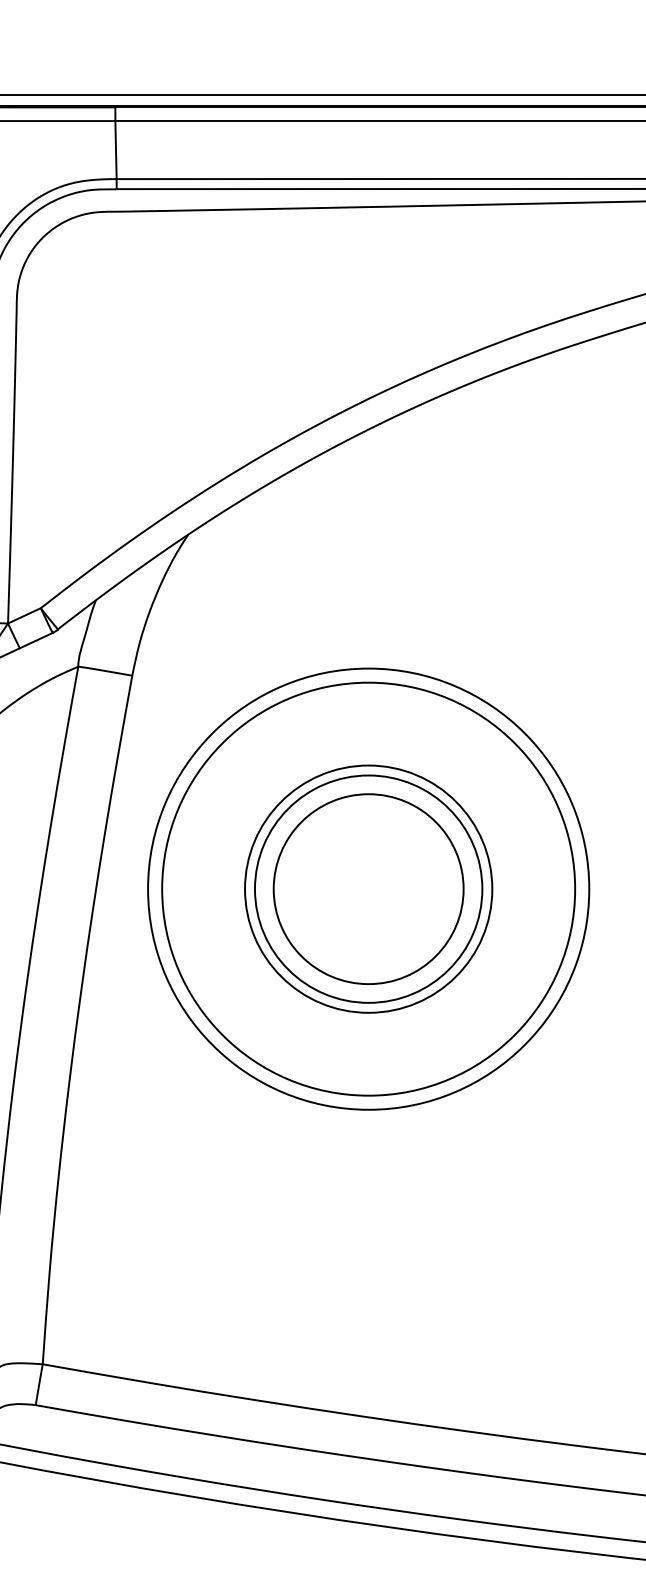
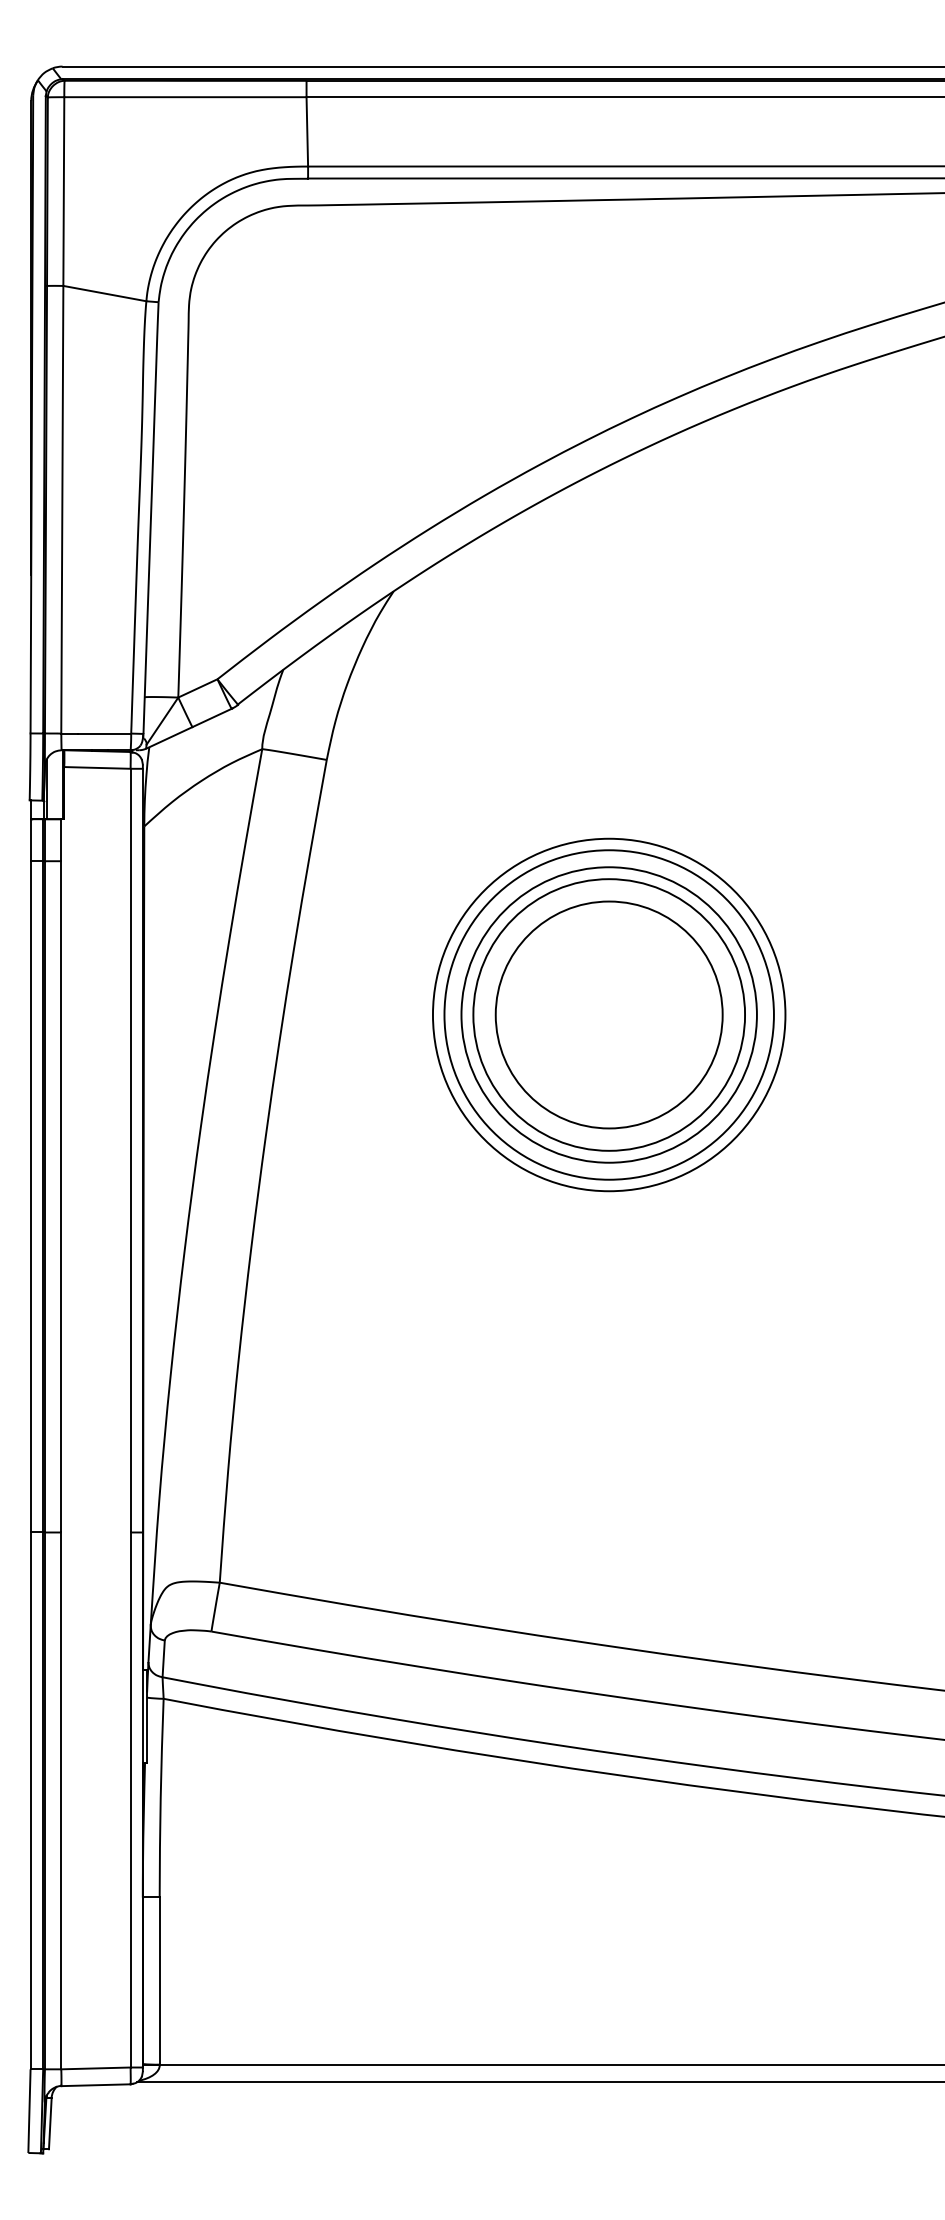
circle: (368, 888) -> (608, 1014), size x0.62
circle: (368, 888) -> (608, 1014), size x0.71

